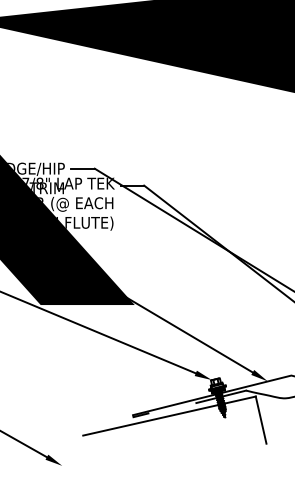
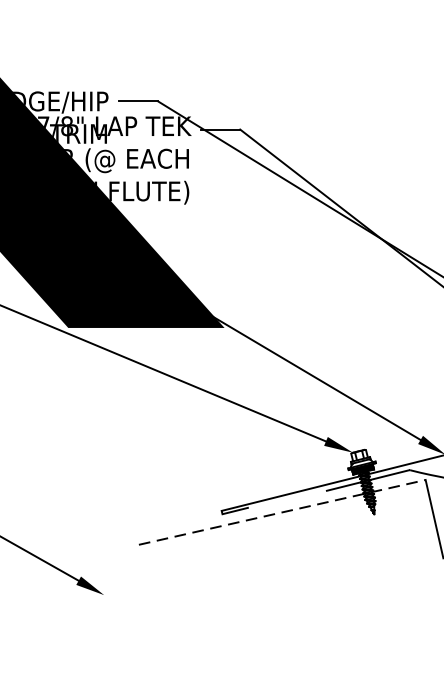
line: (169, 415) -> (282, 511), solid -> dashed

